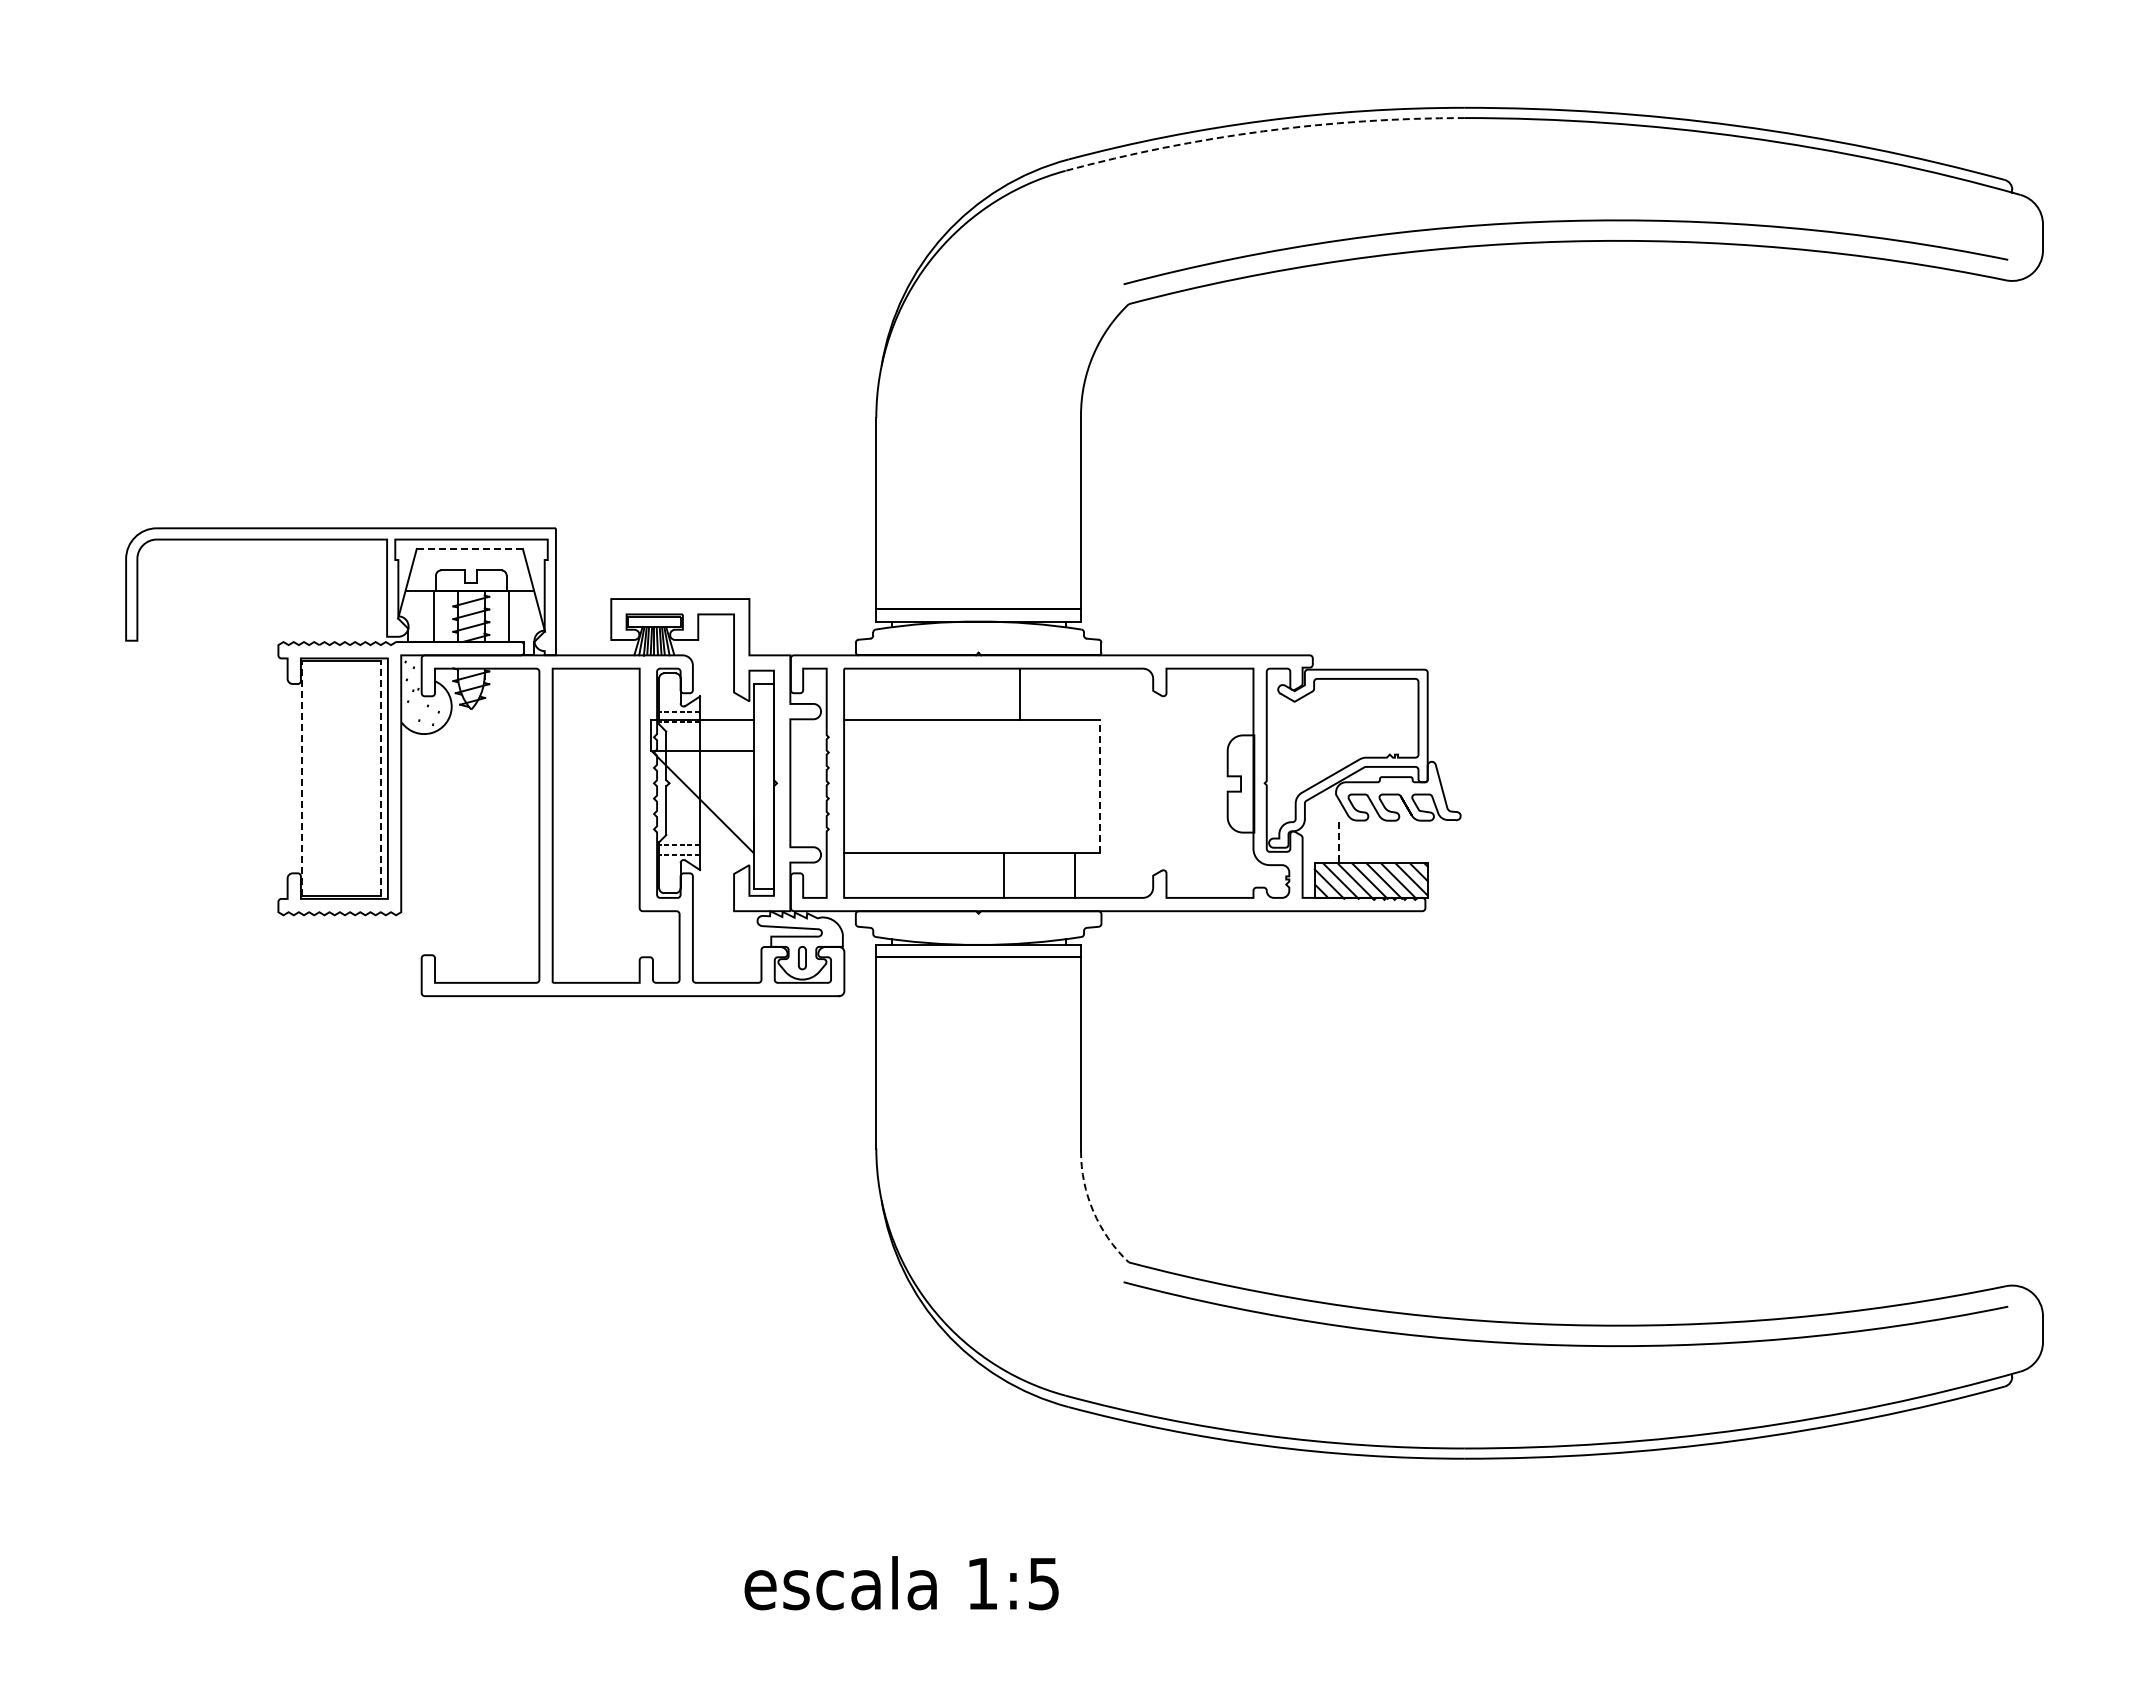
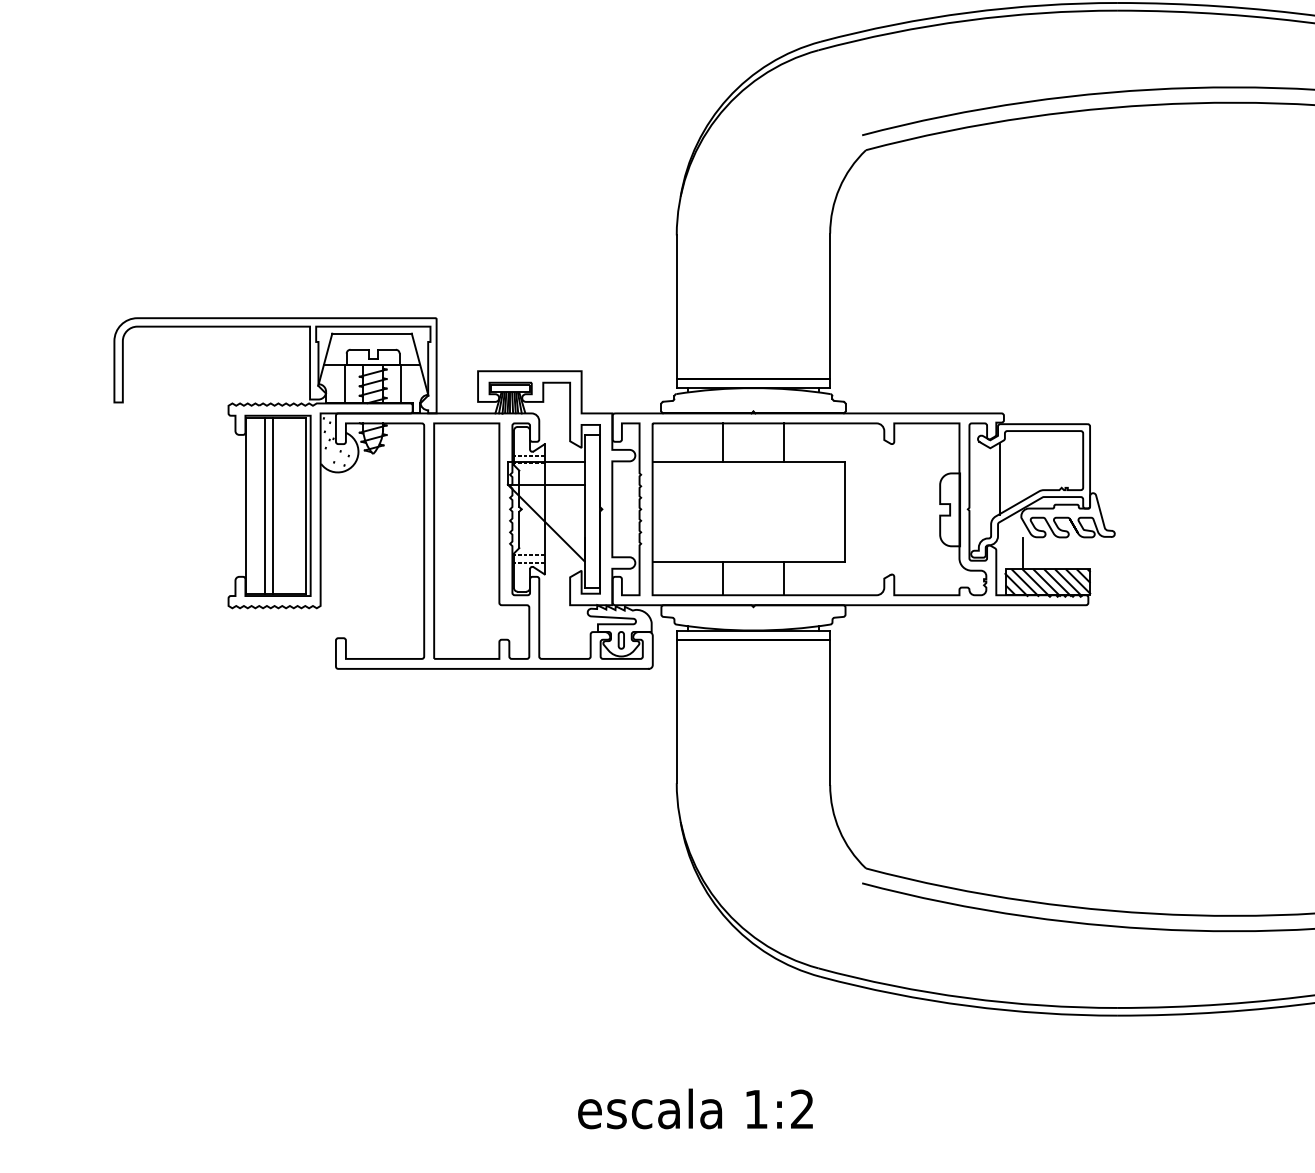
arc: (1263, 131) -> (966, 20), dashed -> solid
line: (470, 548) -> (372, 333), dashed -> solid
line: (937, 693) -> (722, 442), added
line: (1307, 743) -> (999, 479), added
line: (301, 778) -> (245, 505), dashed -> solid
line: (327, 778) -> (265, 505), added
line: (337, 778) -> (272, 505), added
line: (381, 778) -> (305, 505), dashed -> solid
line: (1100, 786) -> (844, 511), dashed -> solid
line: (1338, 842) -> (1023, 553), dashed -> solid
line: (1003, 874) -> (722, 577), moved
line: (1074, 874) -> (784, 577), moved
arc: (1093, 1211) -> (839, 830), dashed -> solid
text: (1043, 1583) -> (802, 1109), 1:5 -> 1:2

